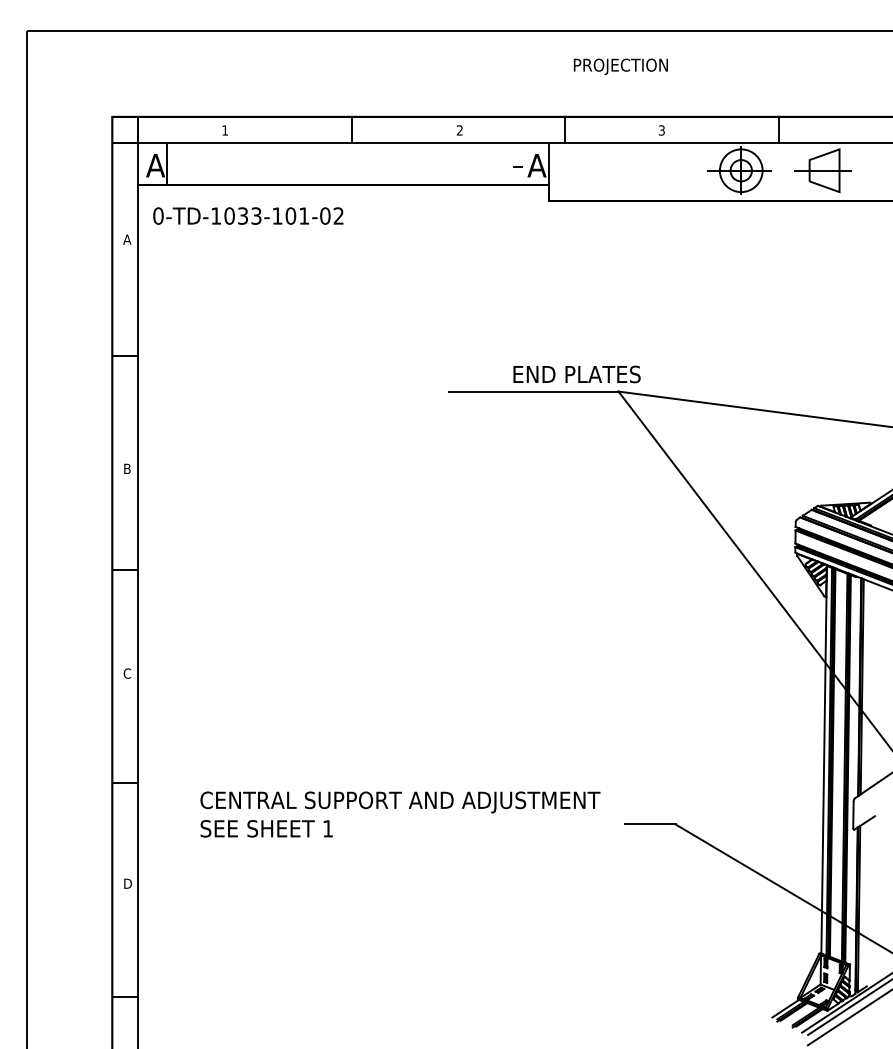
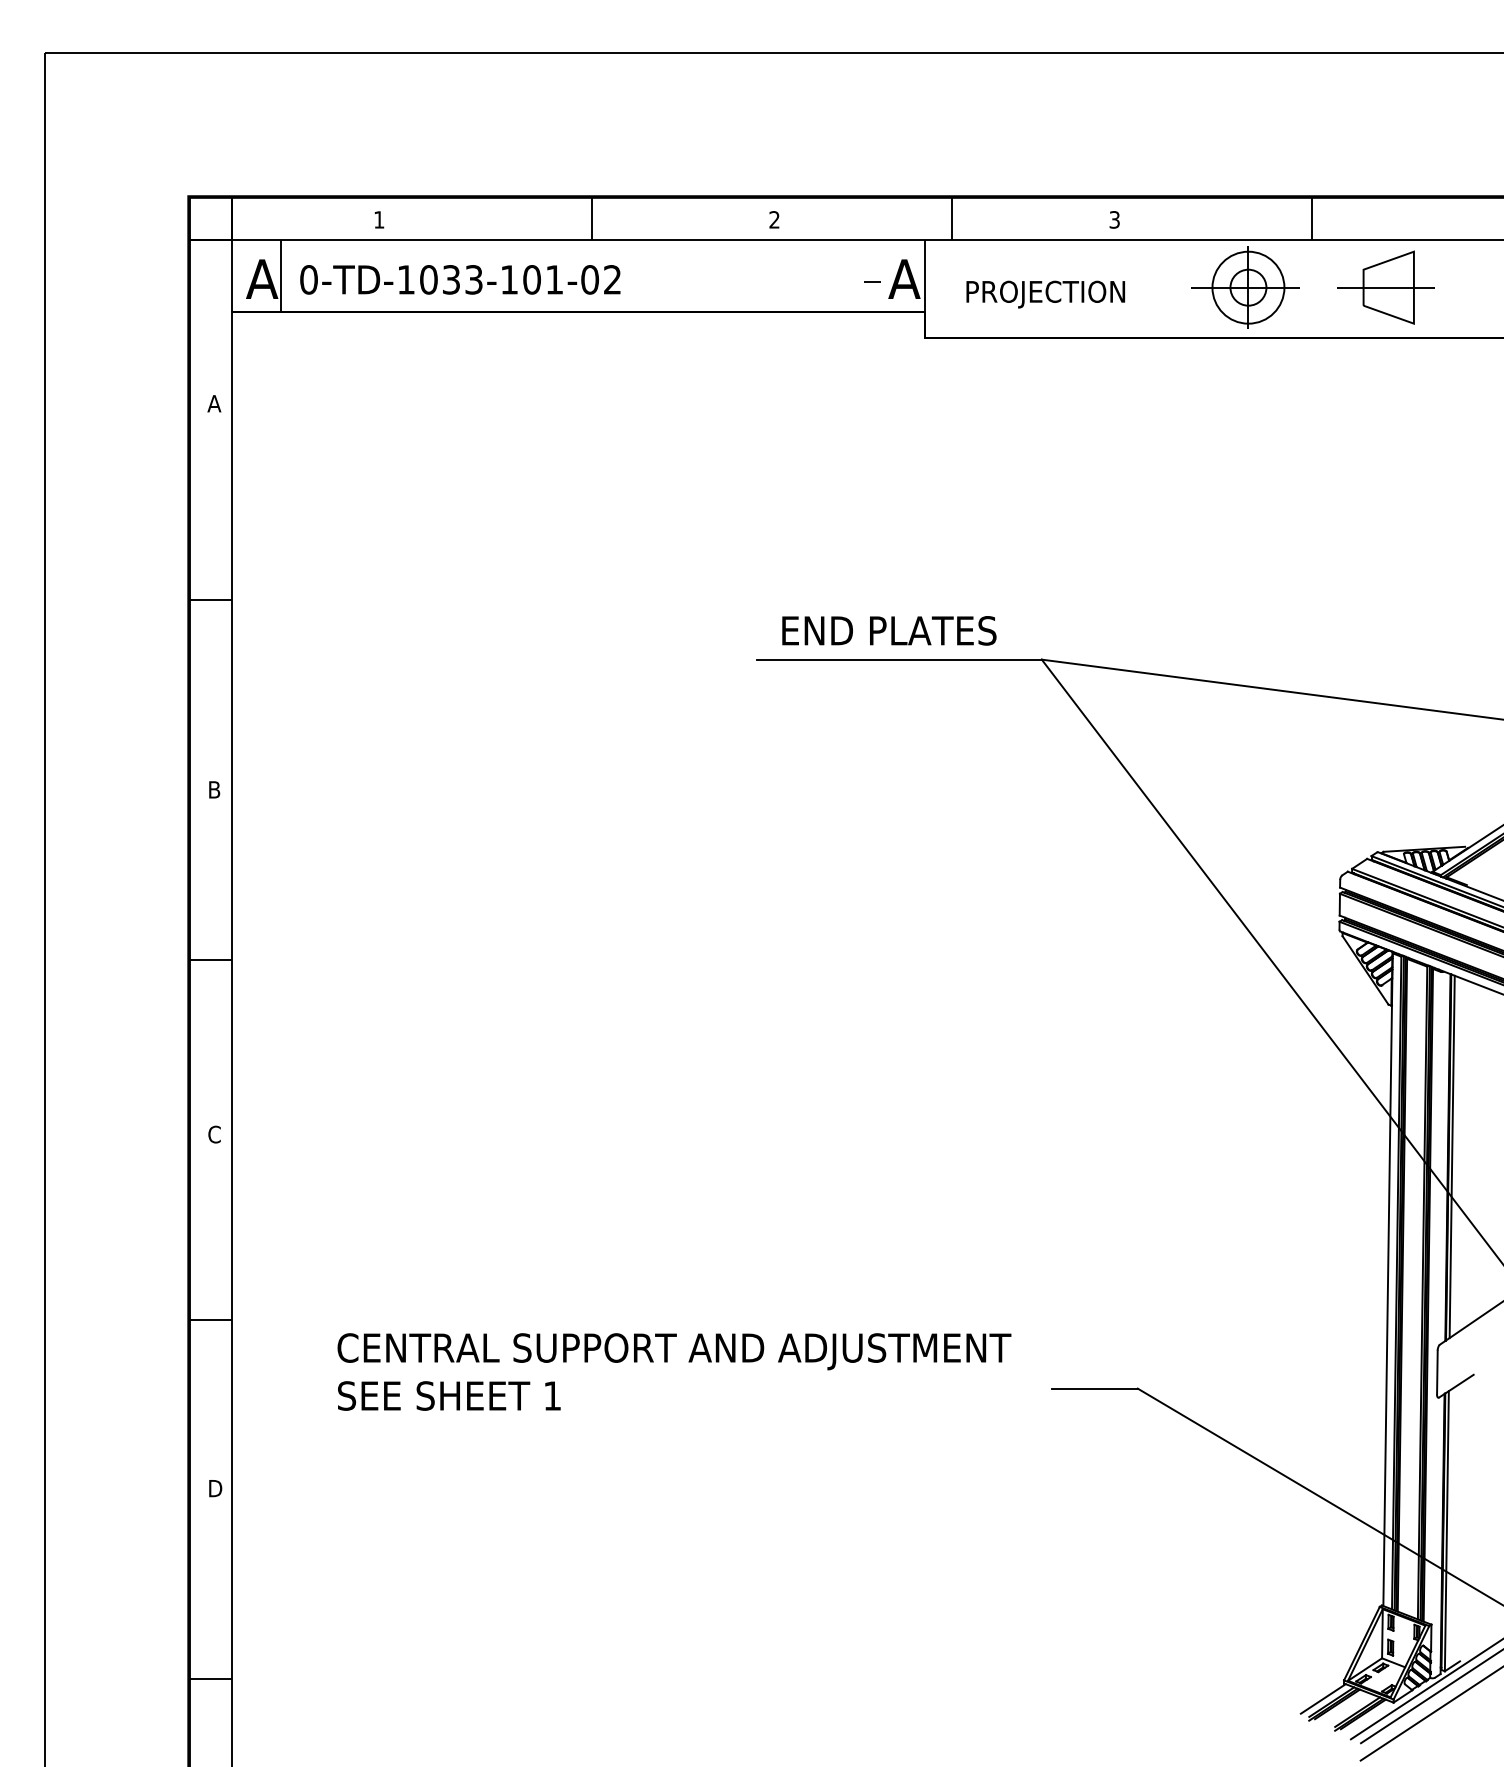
text: (620, 66) -> (1045, 294), moved
text: (248, 215) -> (460, 278), moved
text: (576, 374) -> (888, 630), moved

